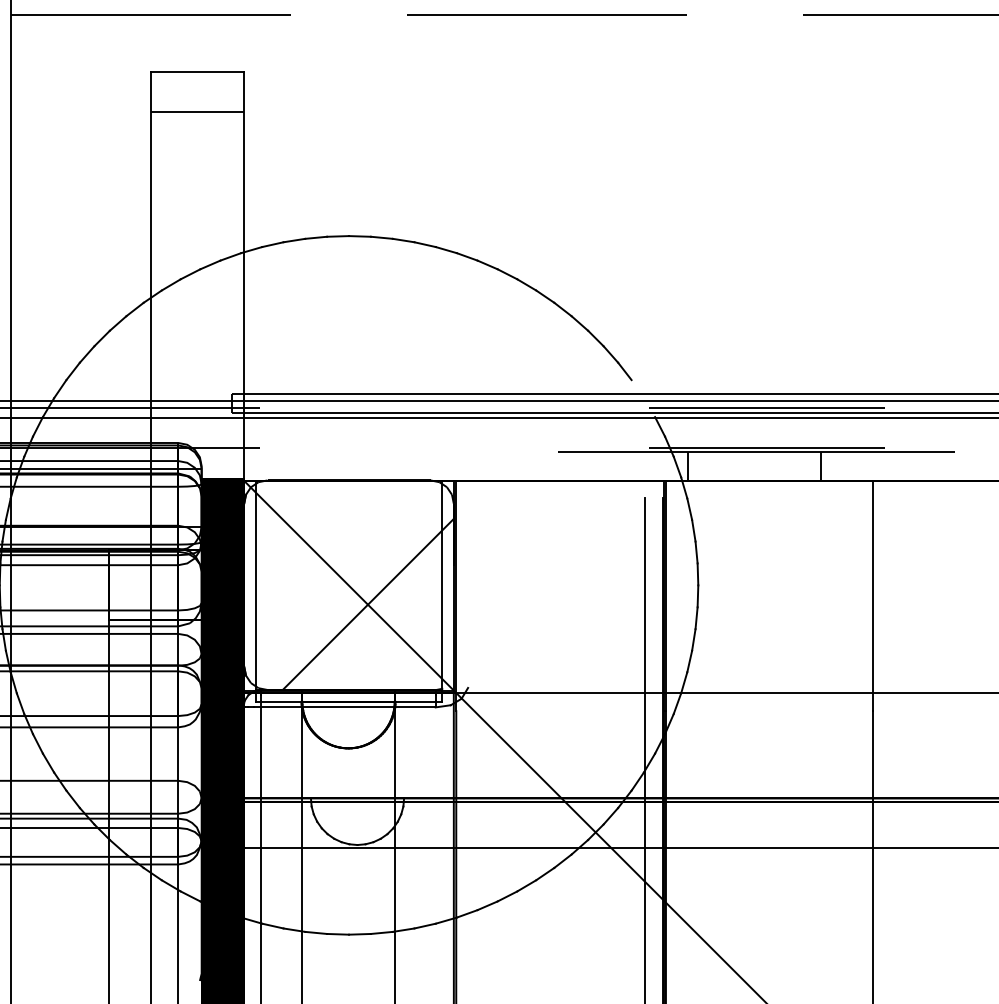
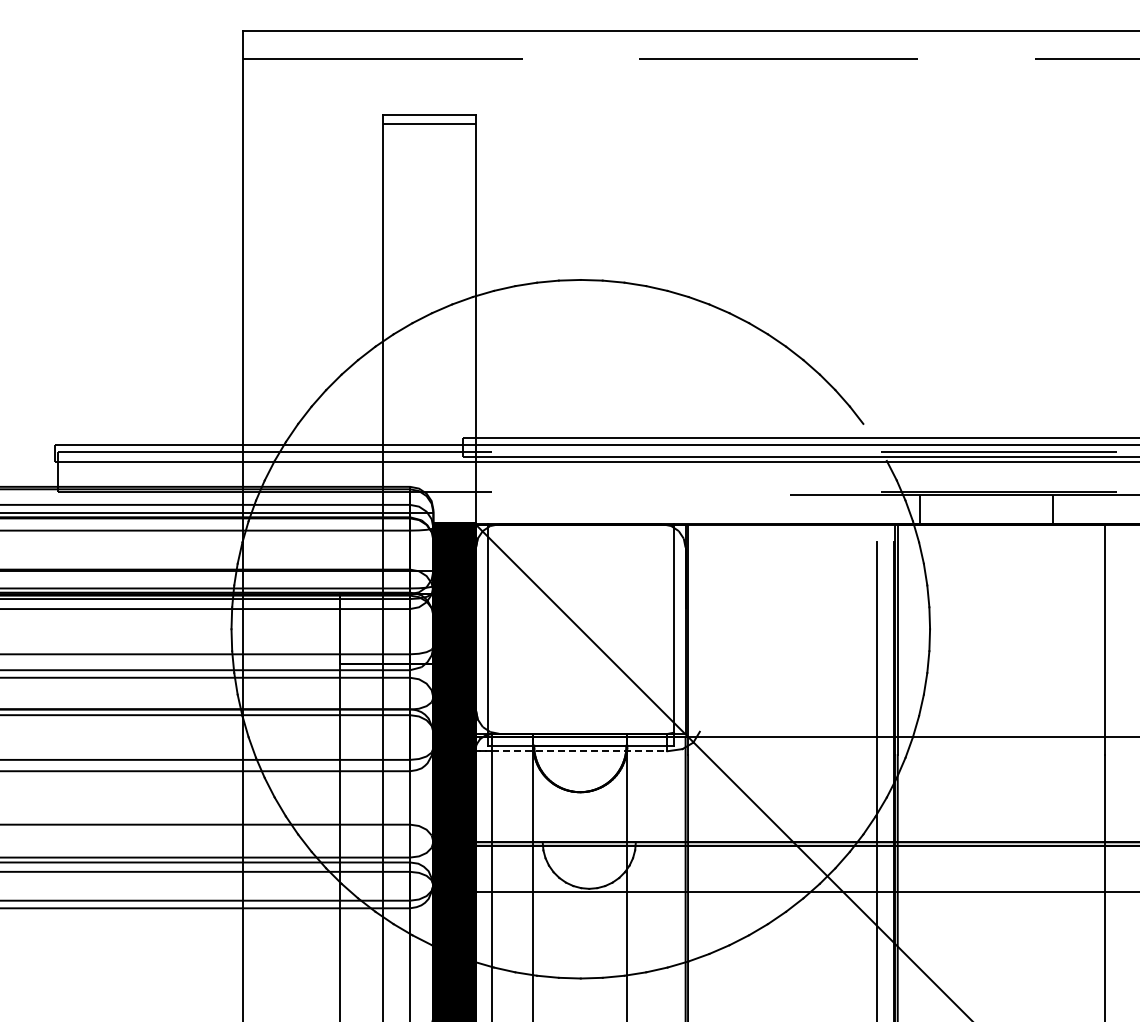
line: (197, 111) -> (429, 123), moved
hatch: (367, 603) -> (599, 647), removed
line: (348, 707) -> (580, 751), solid -> dashed

